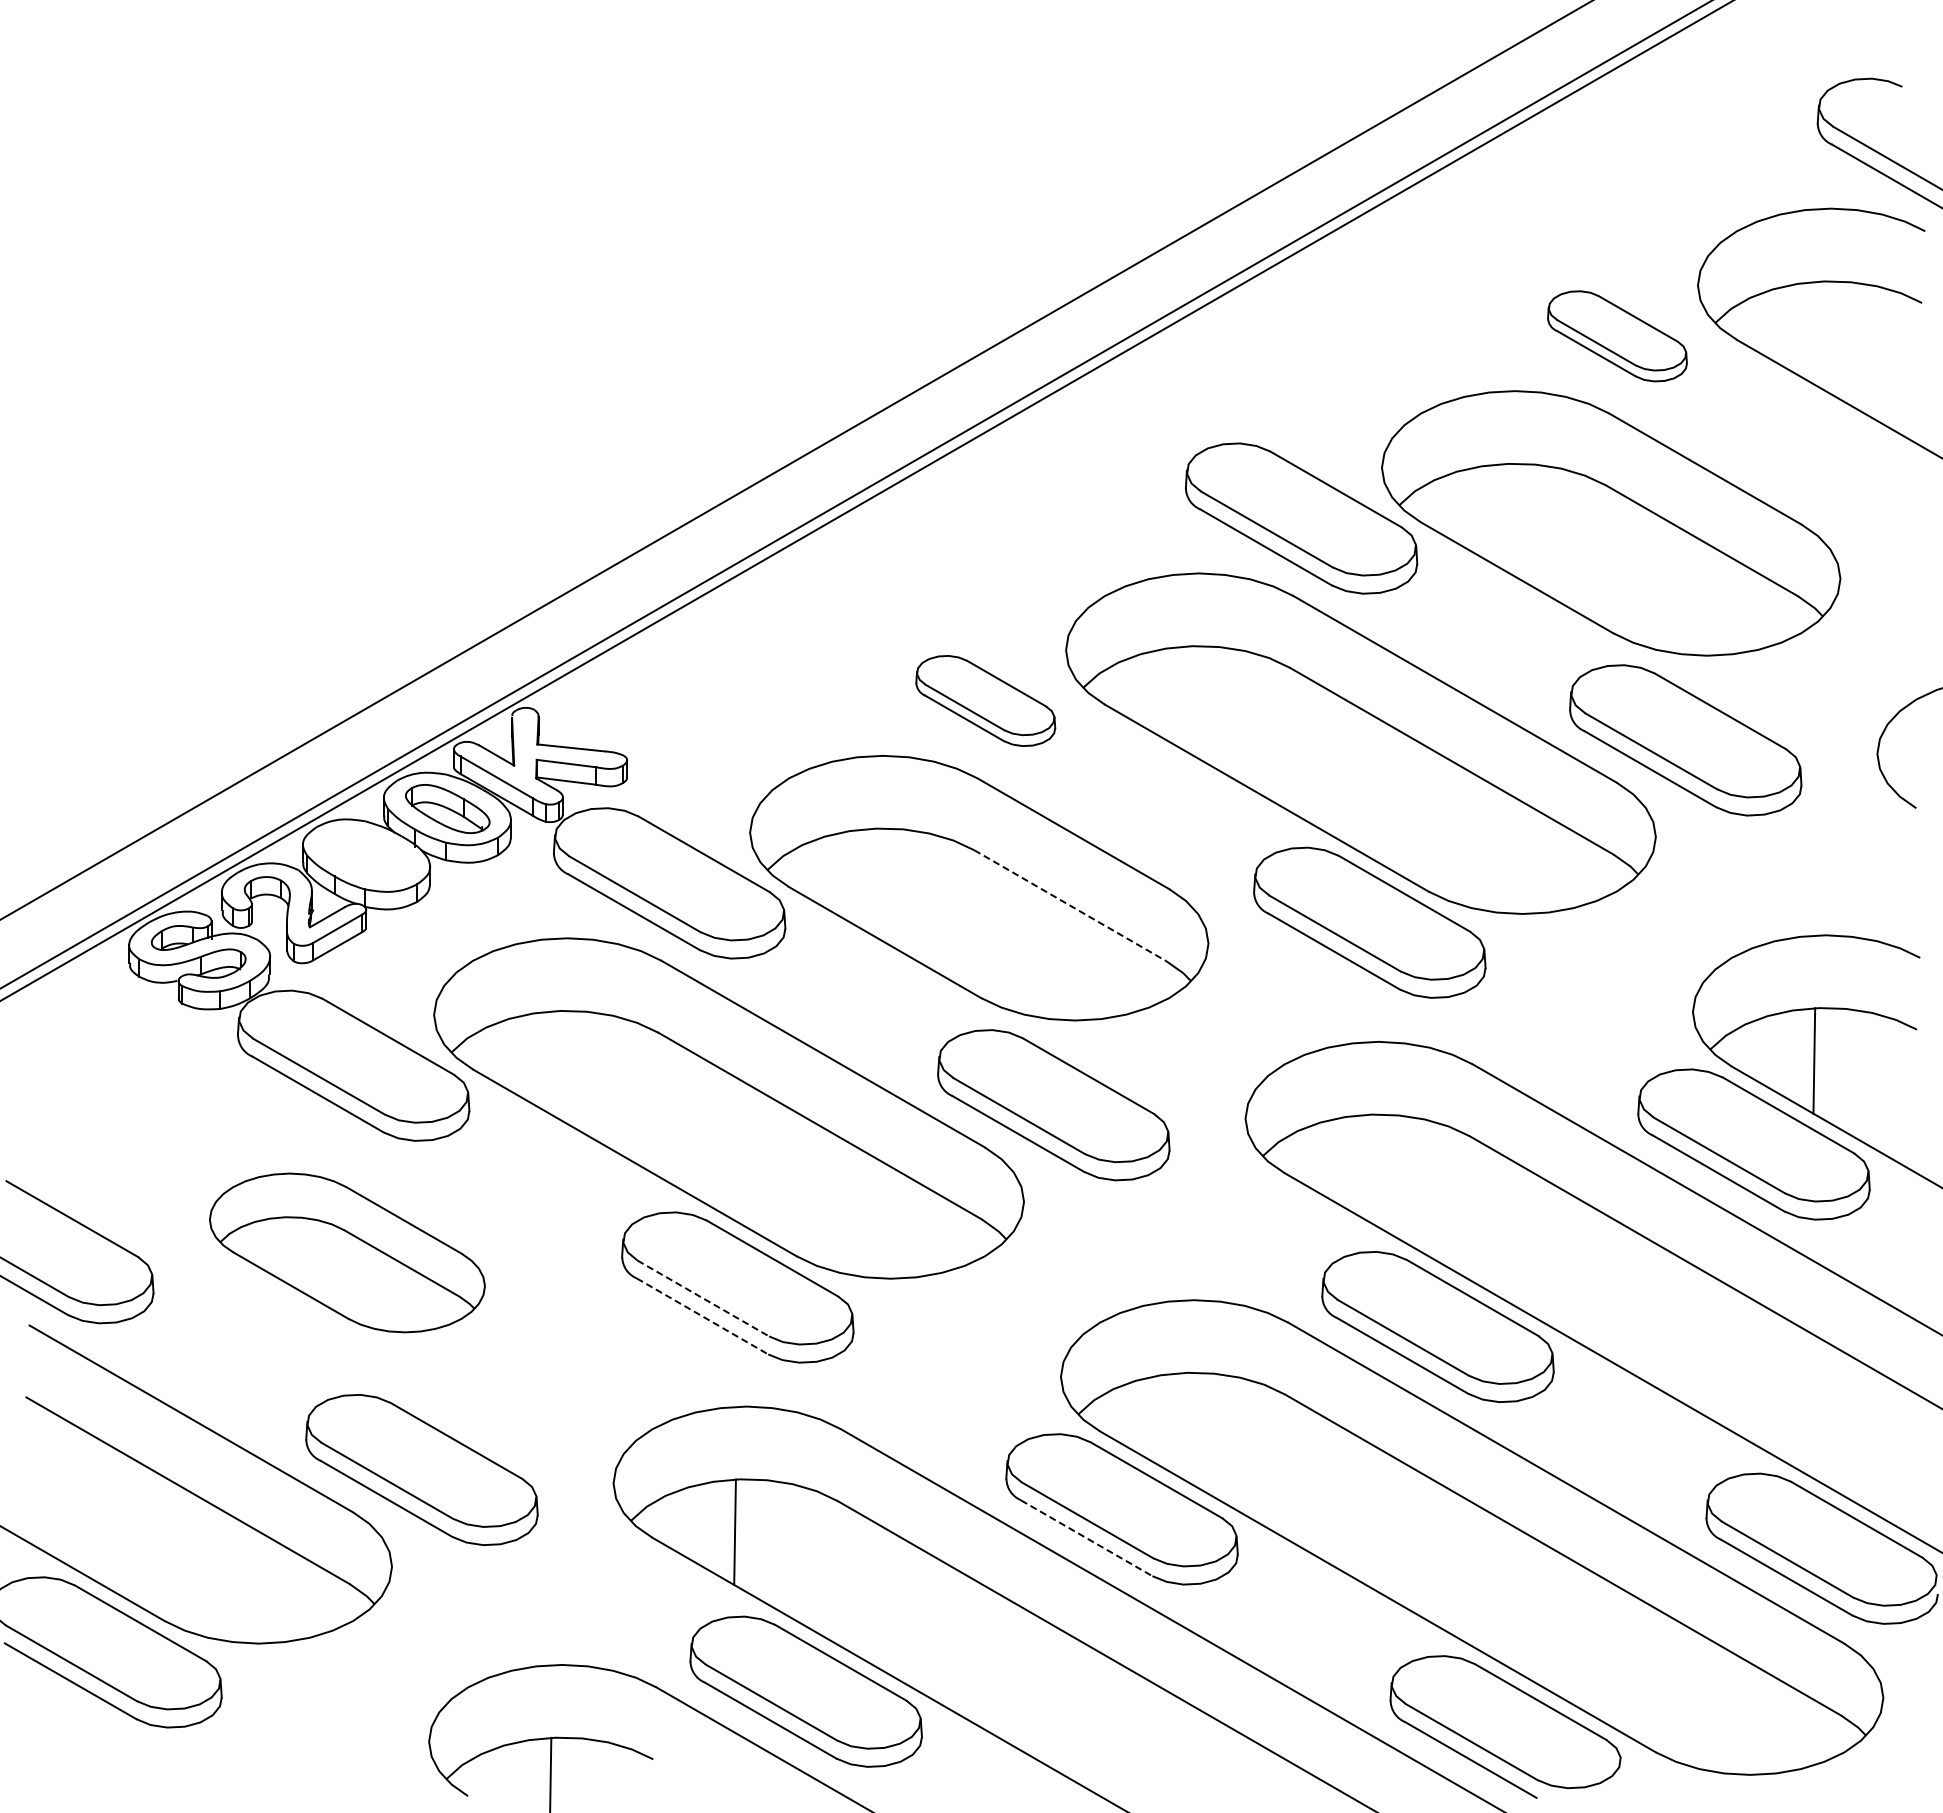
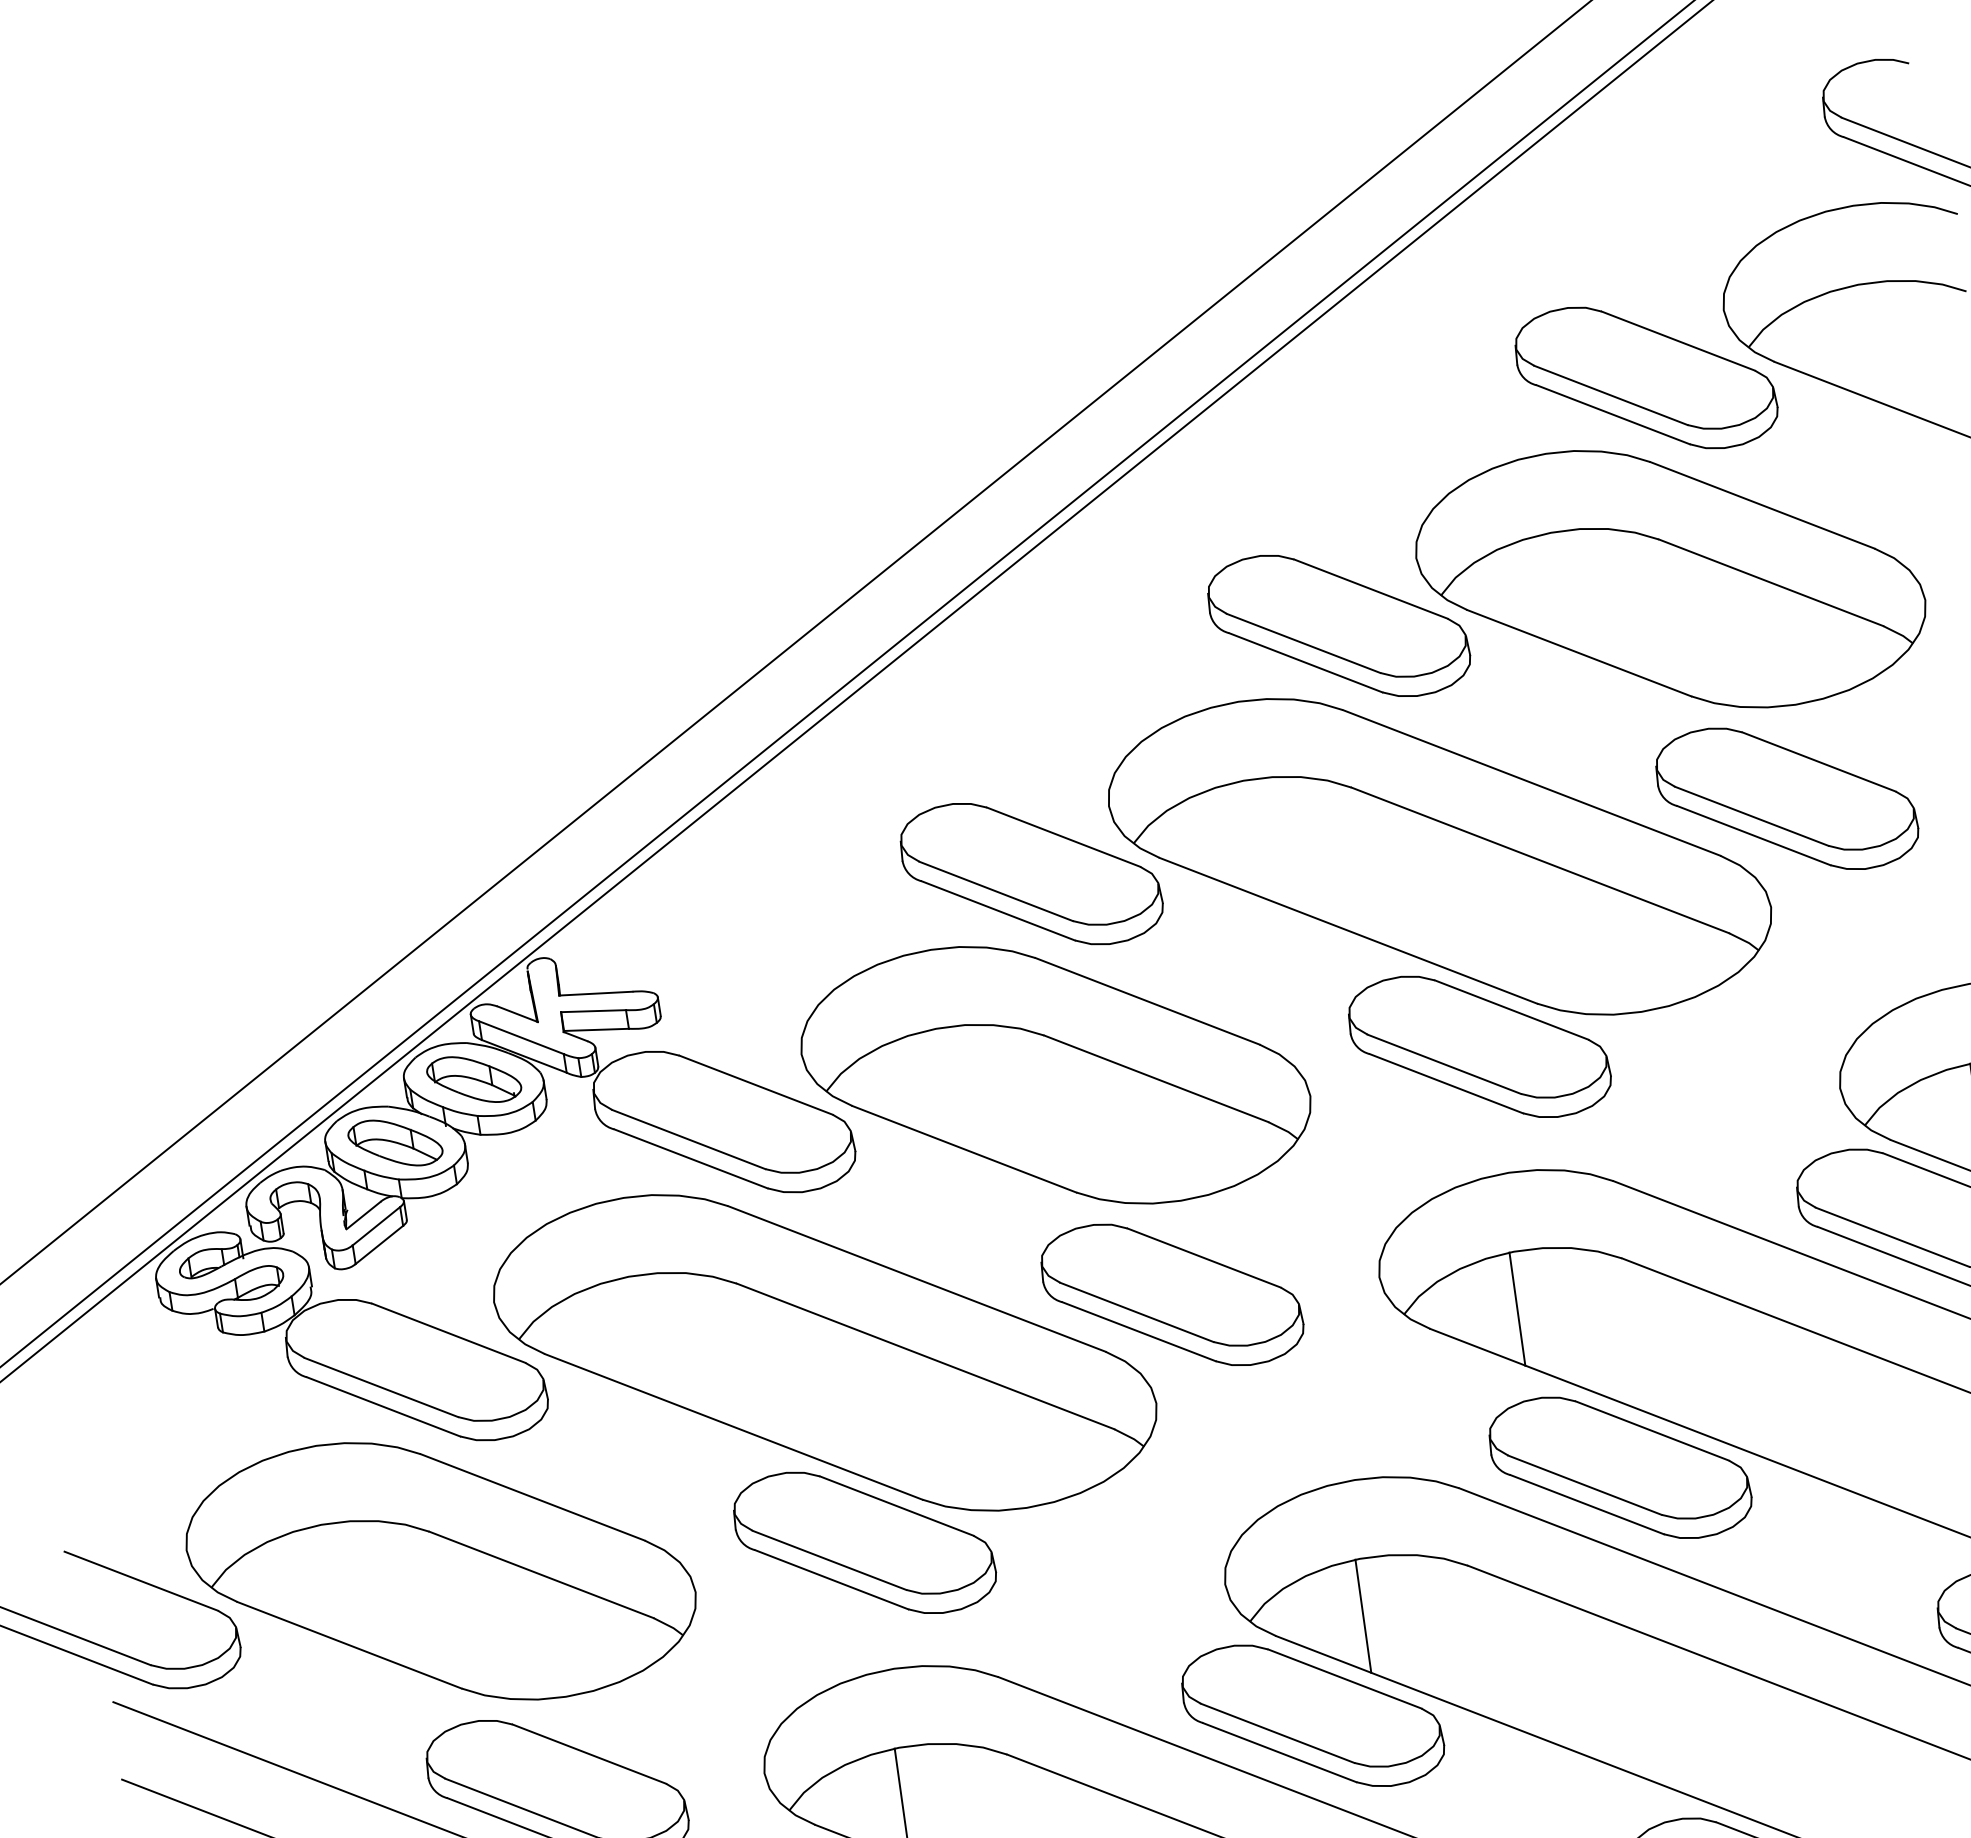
part: (1617, 336) -> (1646, 378), size x1.67
part: (985, 700) -> (1031, 873), size x1.67
part: (366, 855) -> (395, 1142), added
line: (1070, 905) -> (1156, 1078), dashed -> solid
line: (1366, 1167) -> (1516, 1309), added
part: (347, 1252) -> (441, 1570), size x1.67
line: (703, 1298) -> (829, 1560), dashed -> solid
line: (702, 1316) -> (831, 1579), dashed -> solid
line: (1182, 1425) -> (1363, 1616), added
line: (1086, 1538) -> (1279, 1752), dashed -> solid

